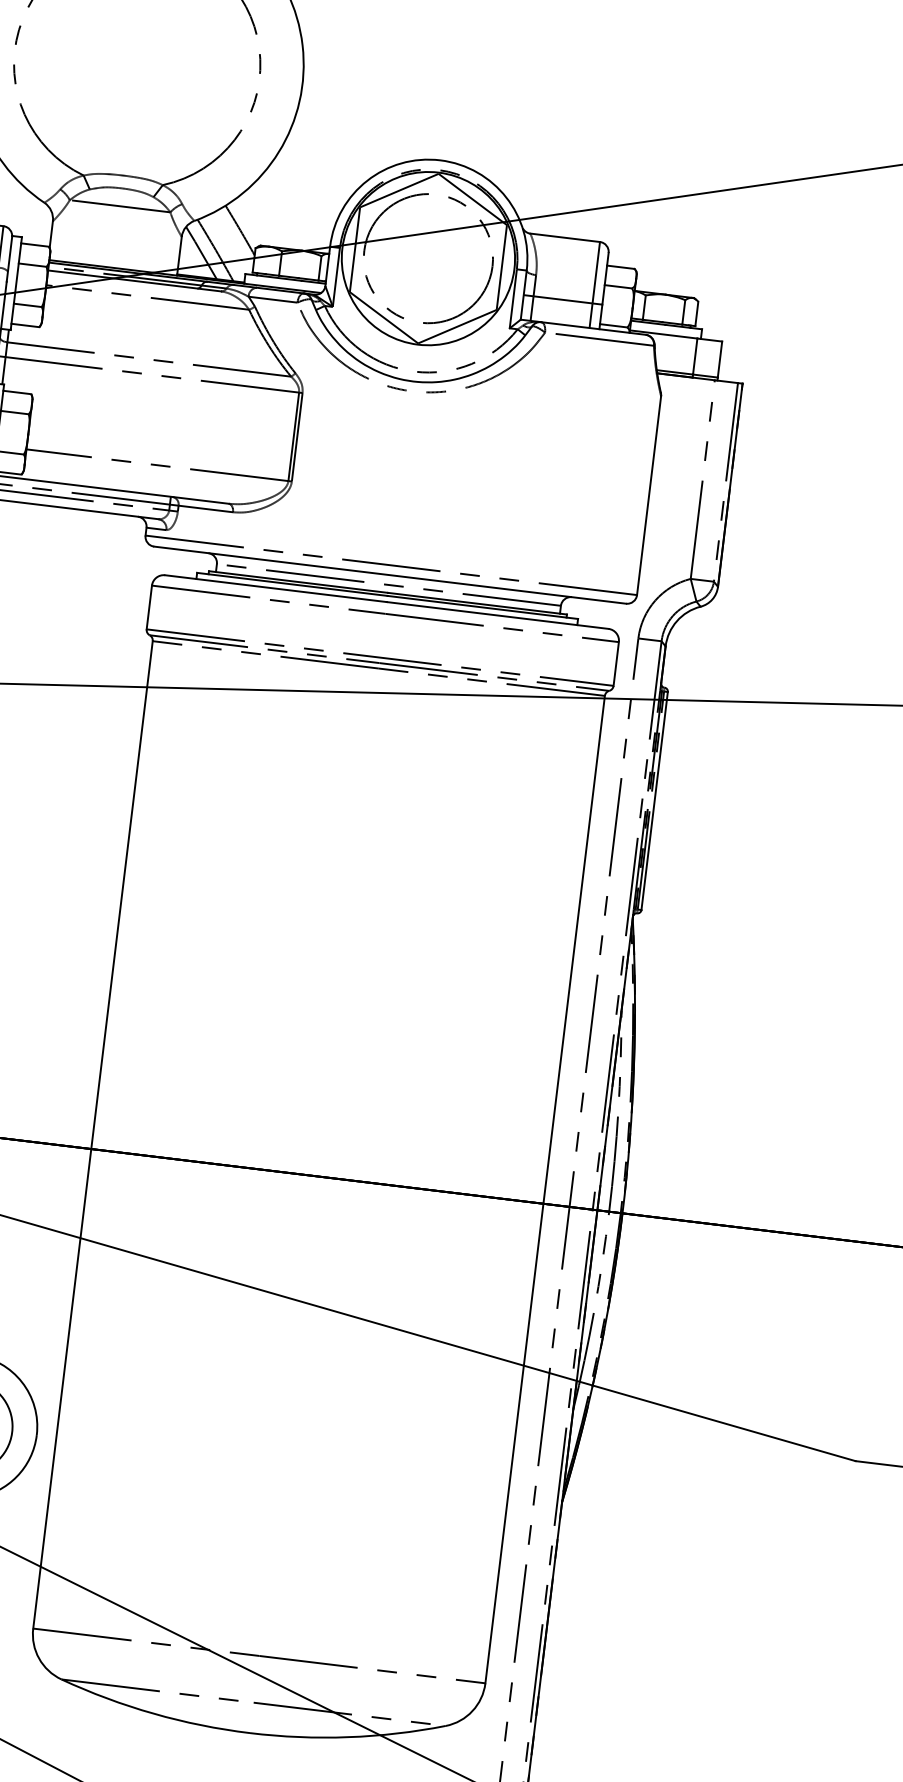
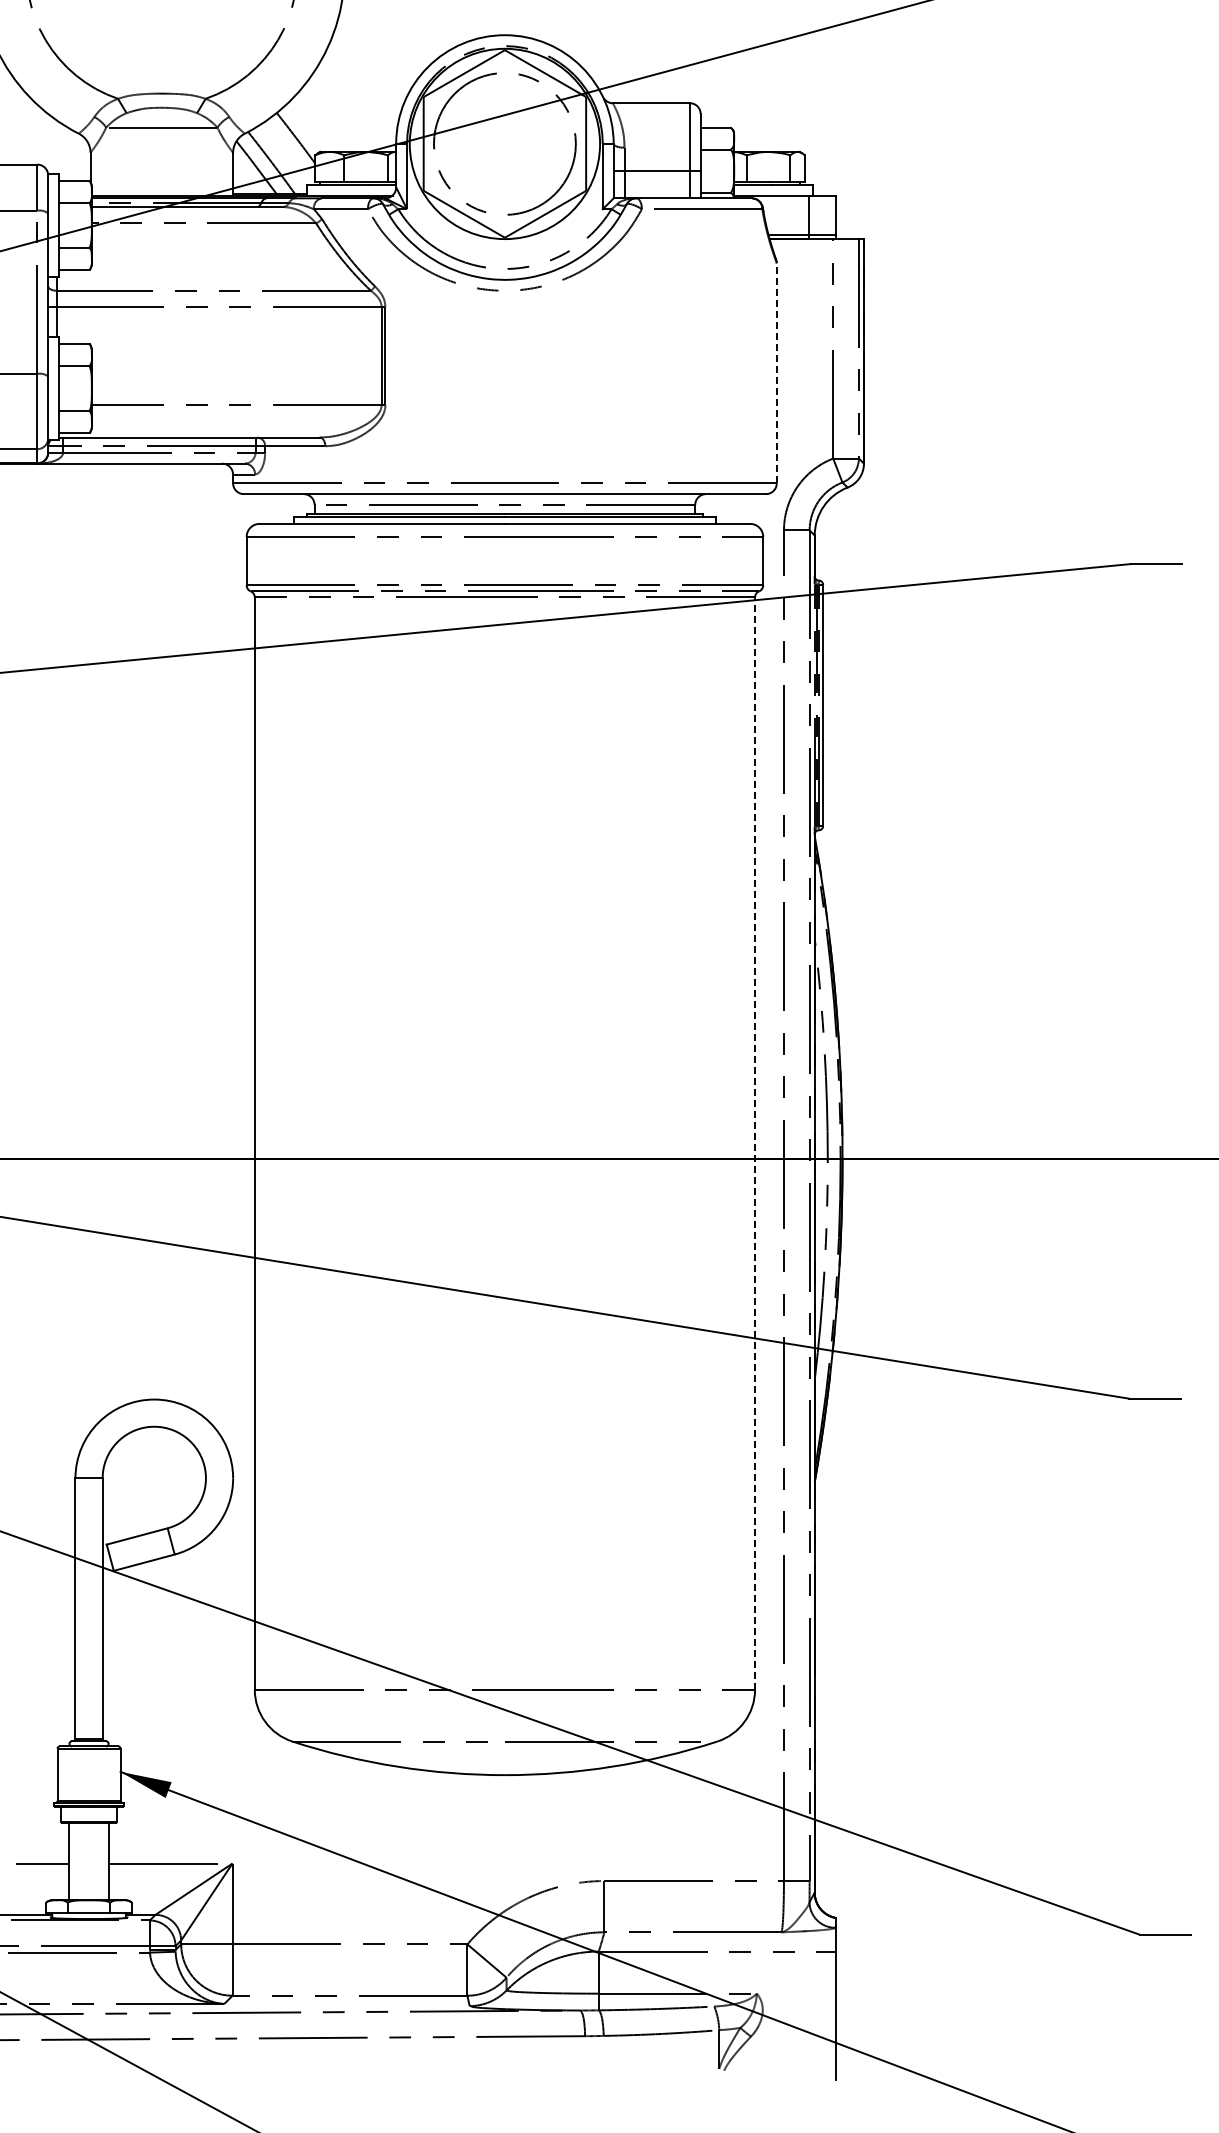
line: (648, 494) -> (776, 372), solid -> dashed
line: (545, 1189) -> (755, 1143), solid -> dashed

